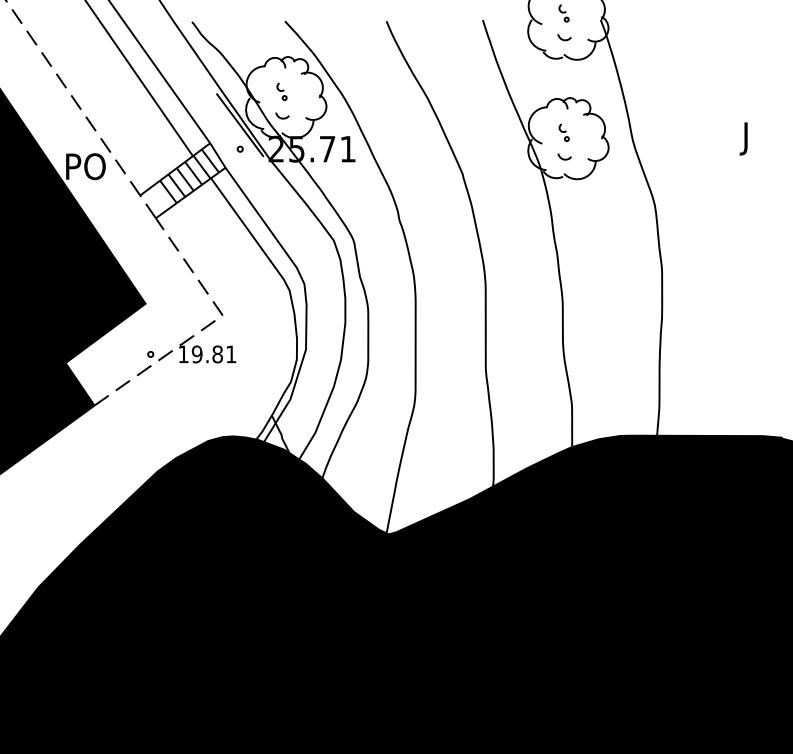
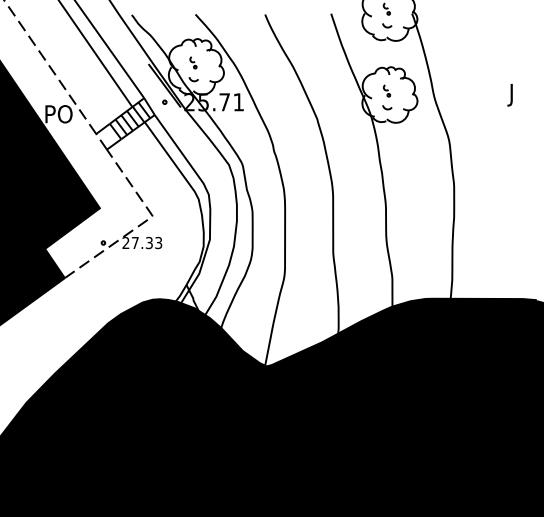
text: (207, 353) -> (142, 242), 19.81 -> 27.33

